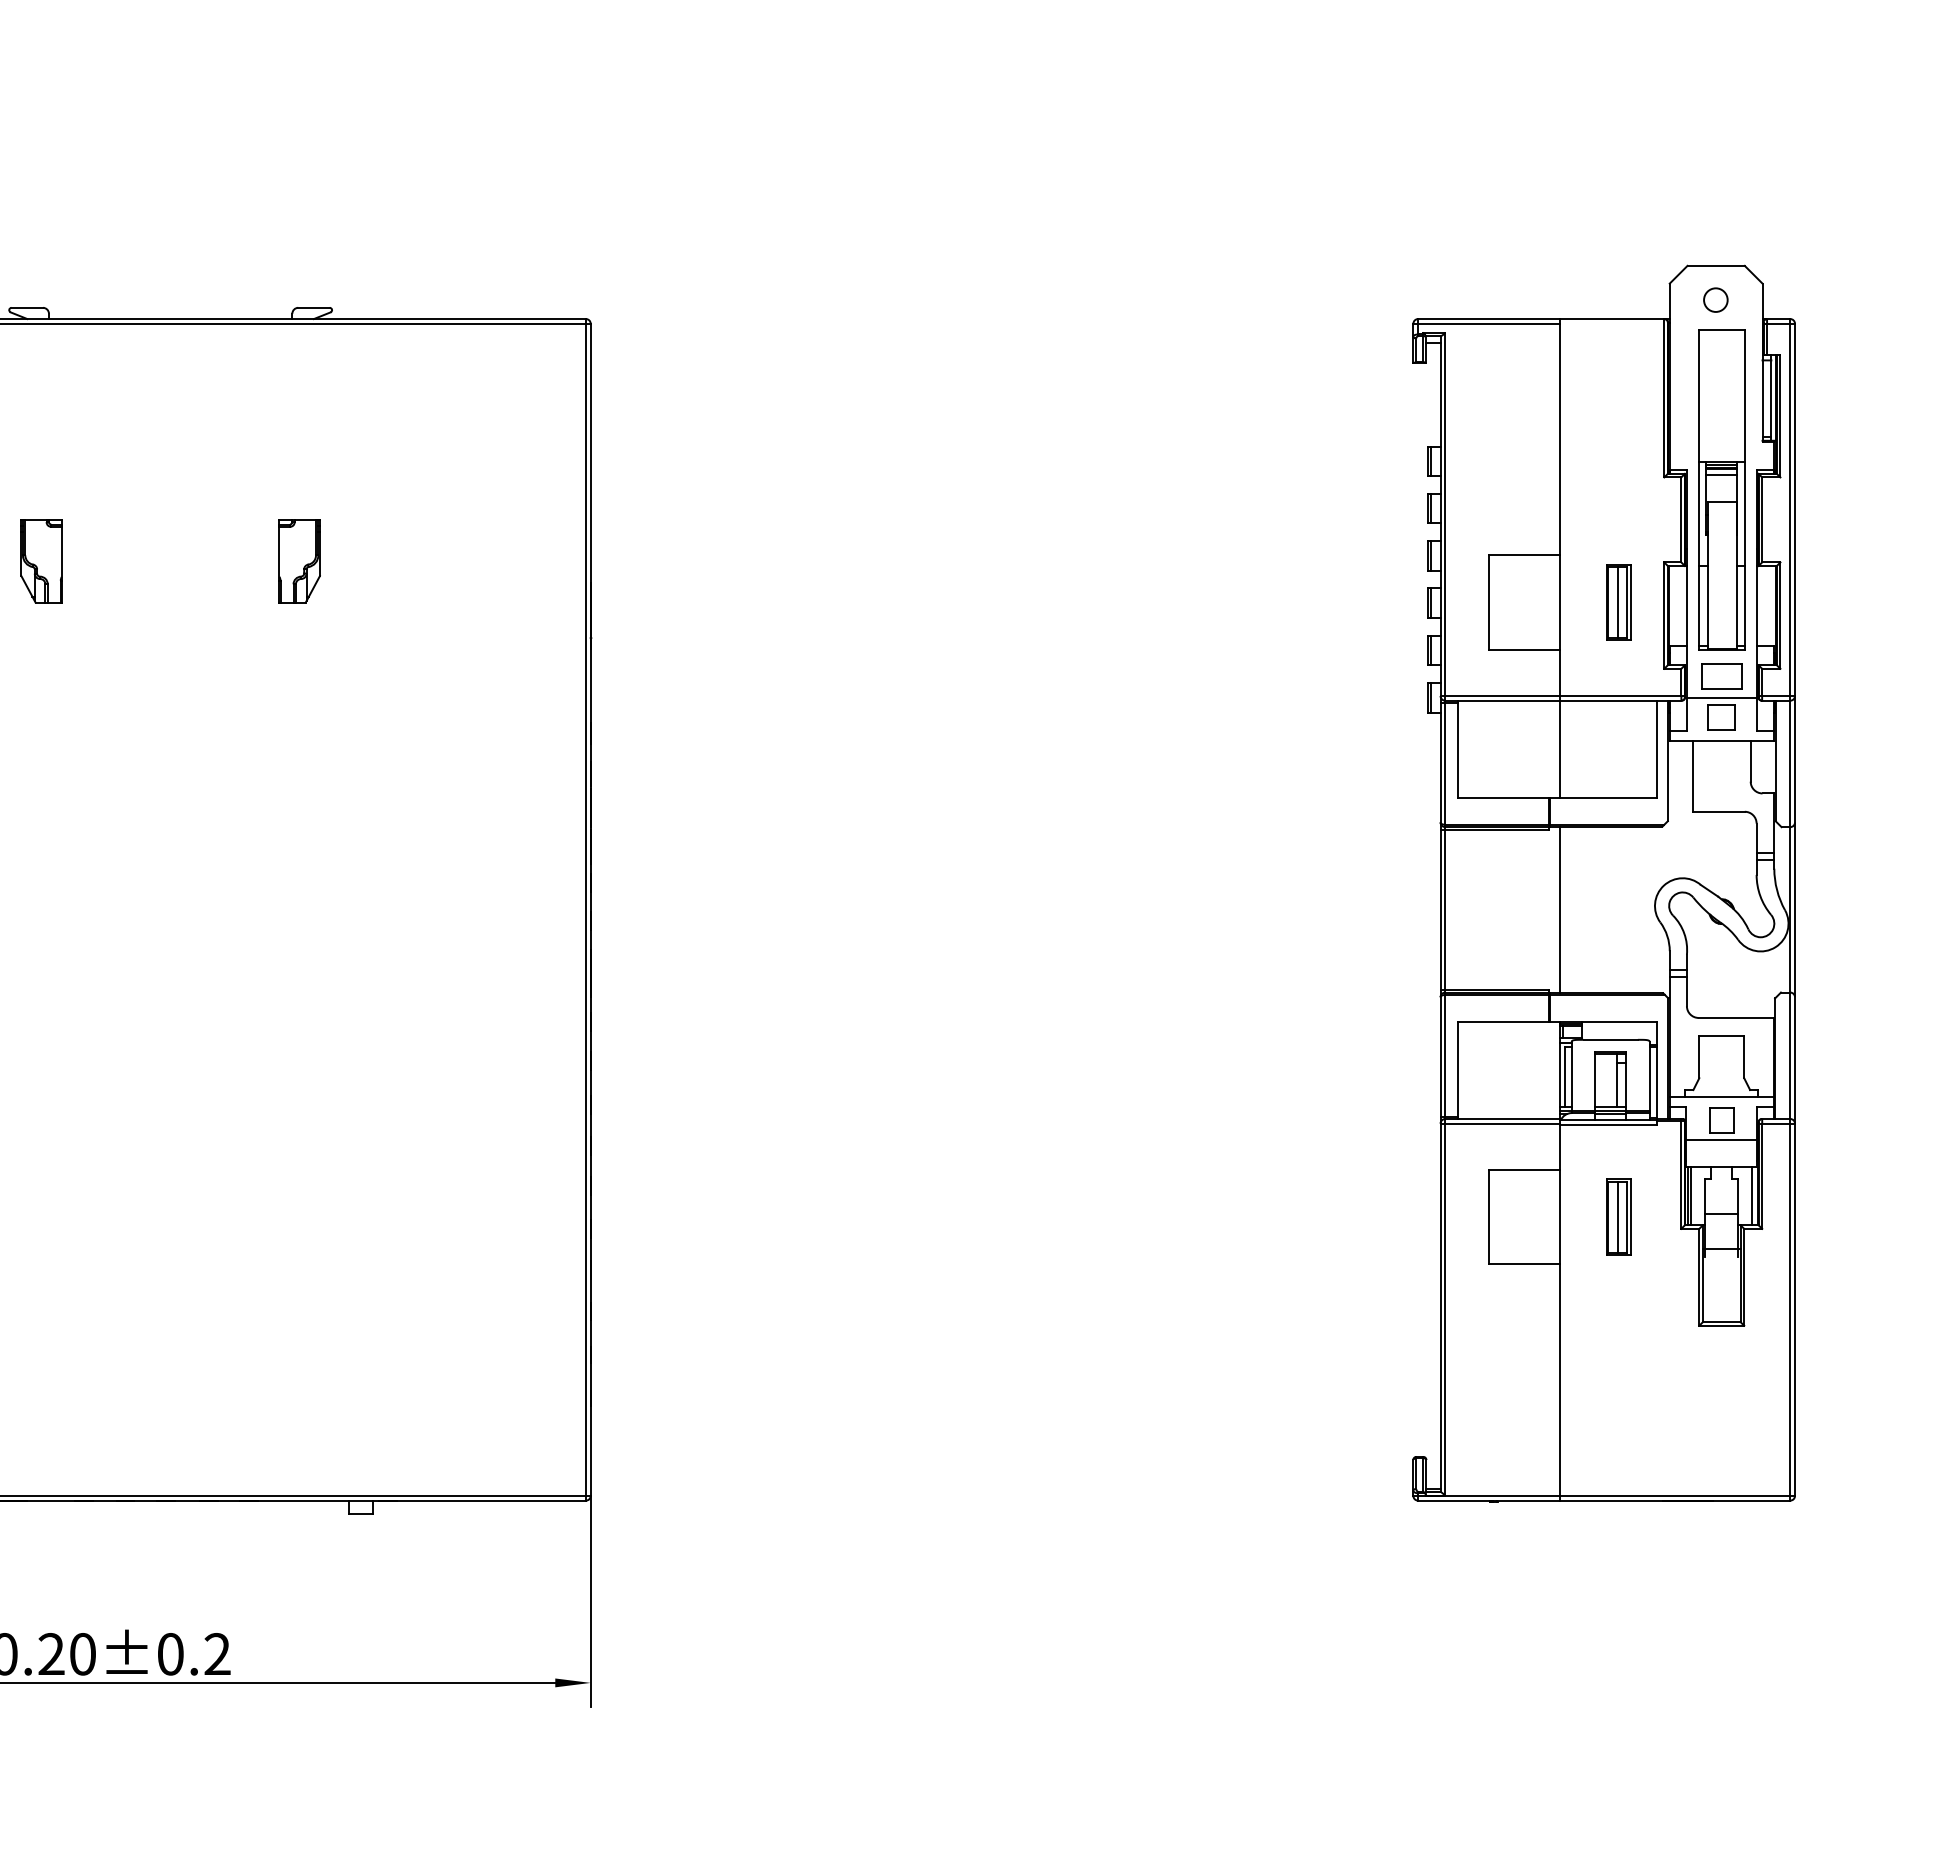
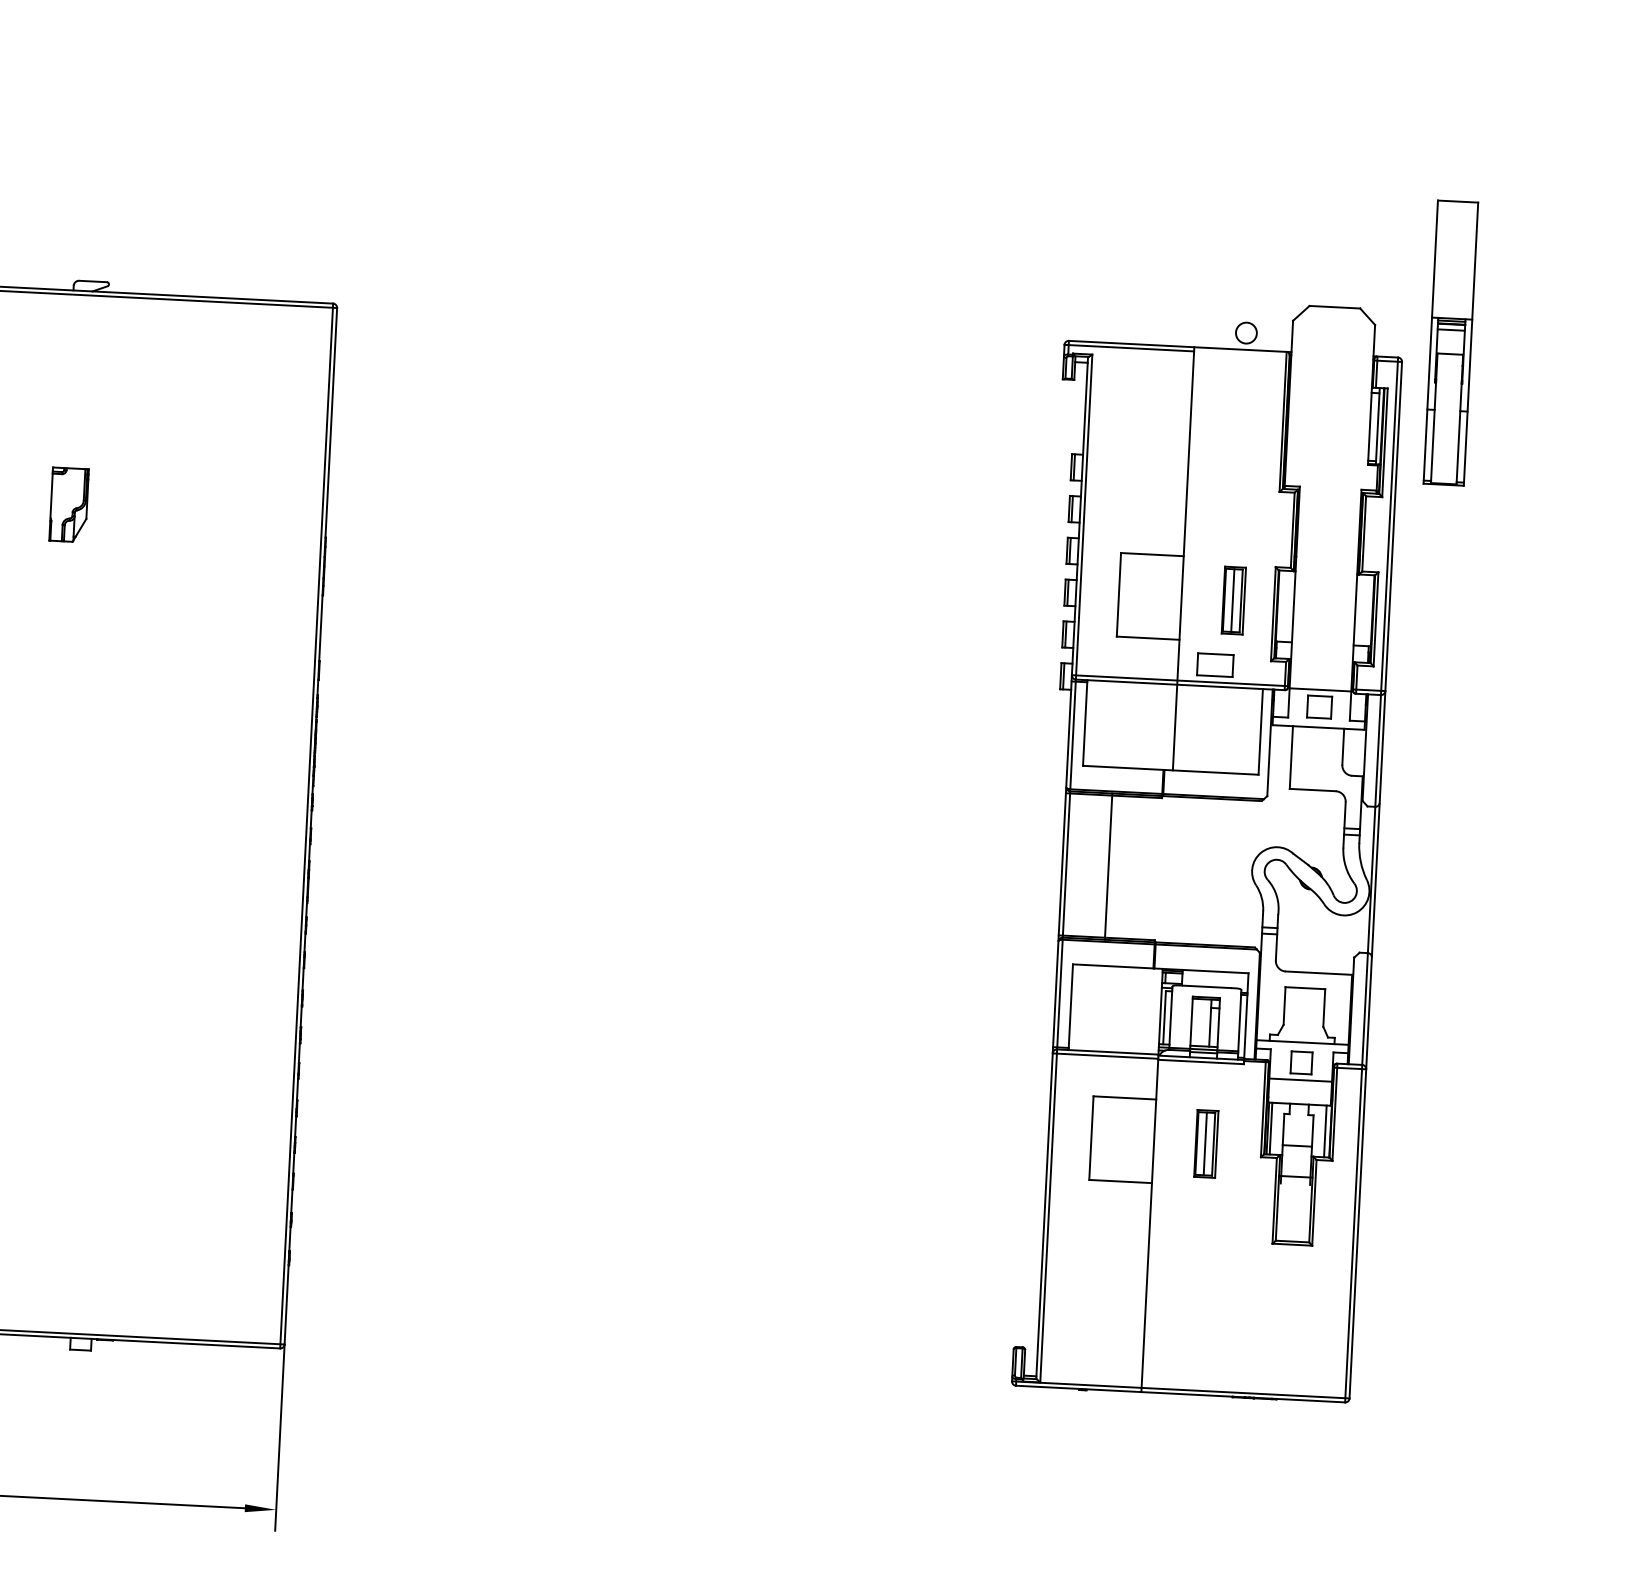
circle: (1715, 299) -> (1246, 332), moved
part: (1721, 489) -> (1450, 342), moved
part: (1721, 676) -> (1215, 665), moved
line: (1559, 909) -> (1108, 866), moved

